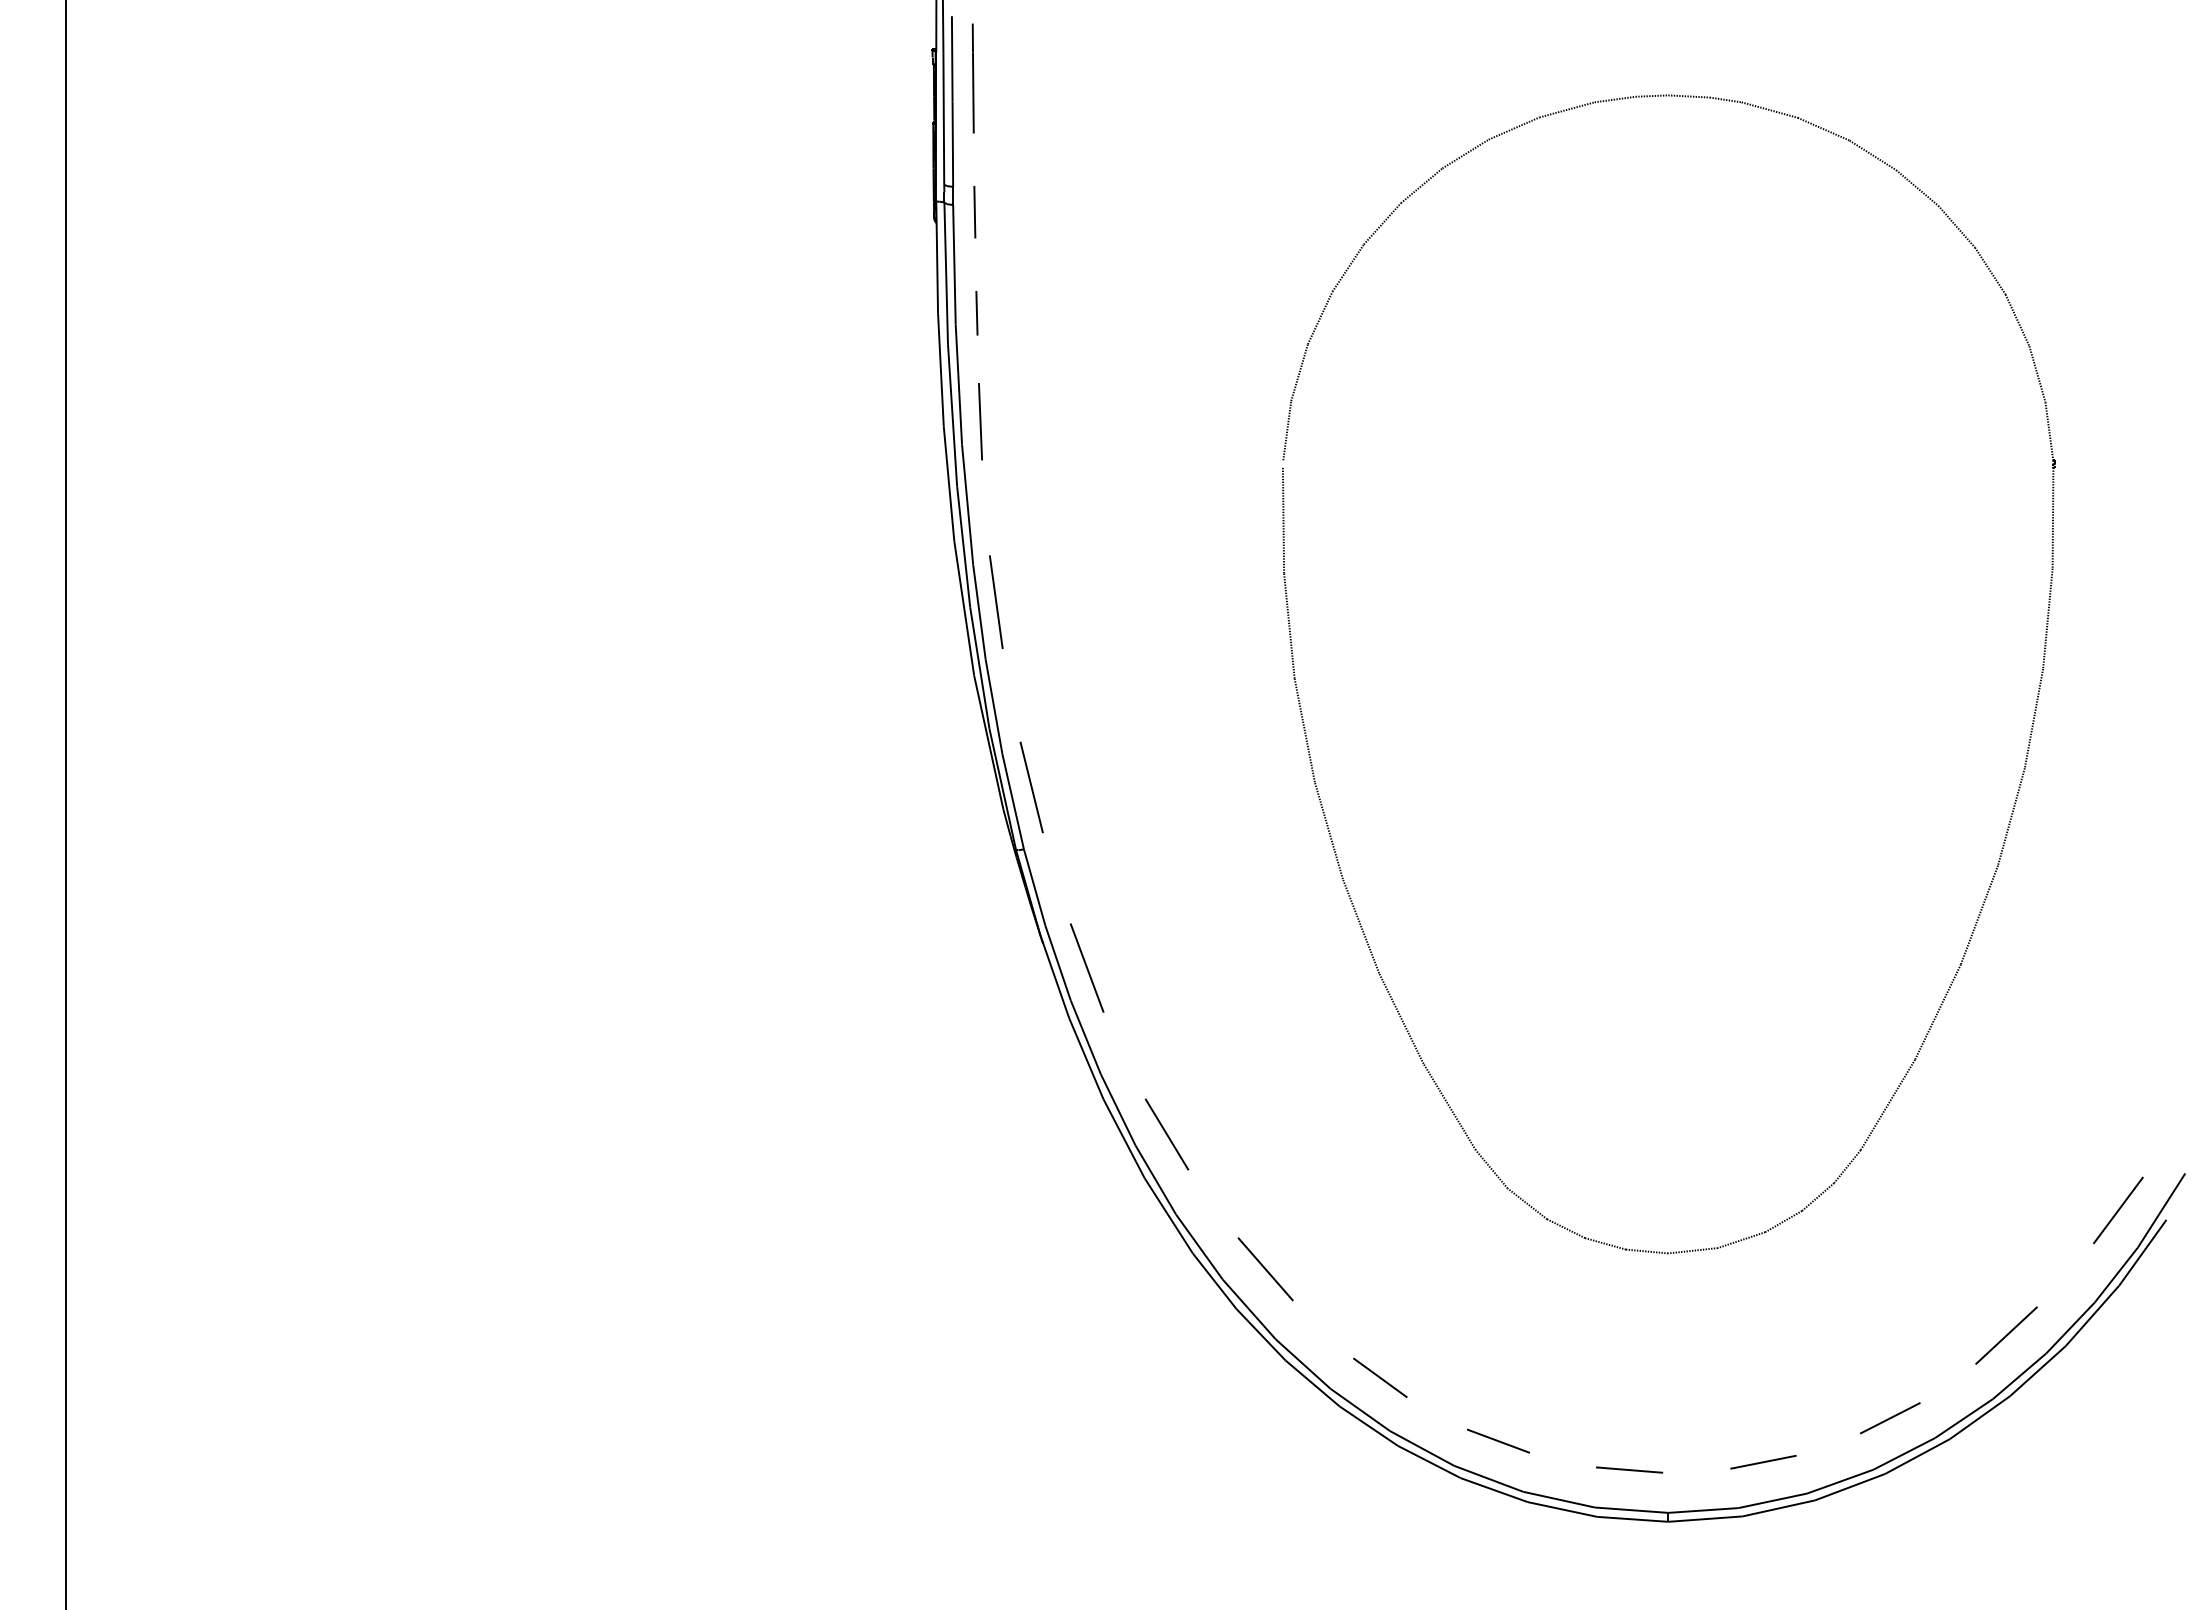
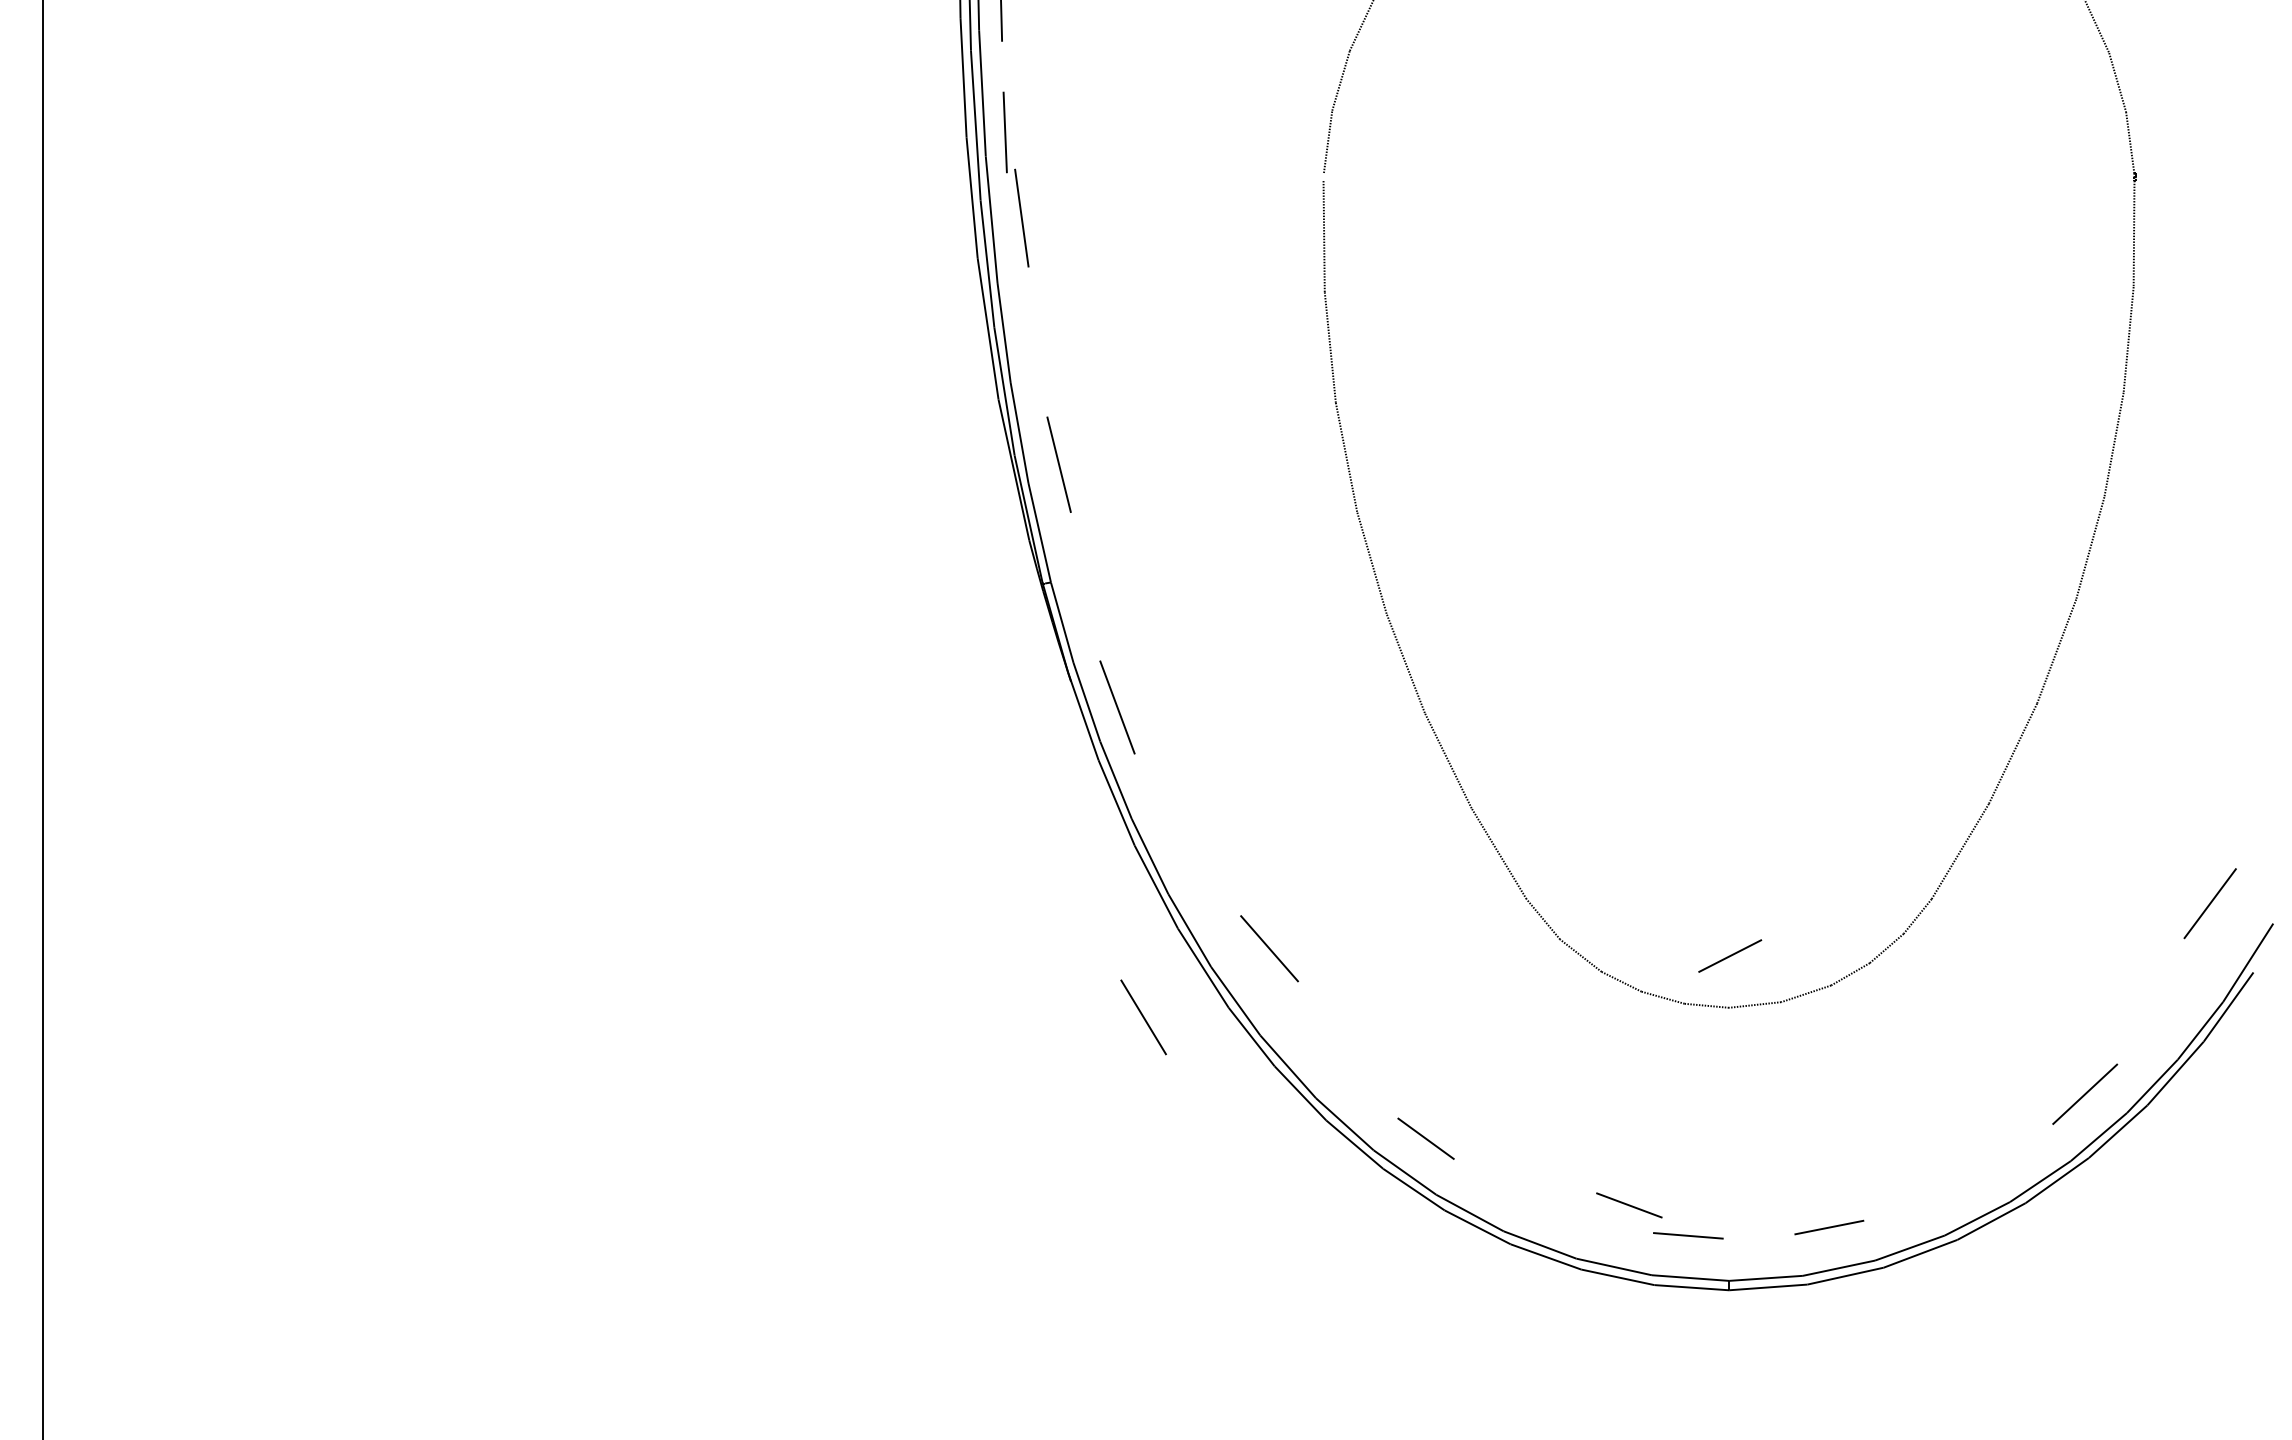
line: (996, 601) -> (1022, 217), moved
line: (1031, 787) -> (1058, 464), moved
line: (1166, 1134) -> (1143, 1017), moved
line: (2118, 1210) -> (2210, 903), moved
line: (1265, 1269) -> (1269, 948), moved
line: (1890, 1418) -> (1730, 956), moved
line: (1498, 1440) -> (1629, 1204), moved

